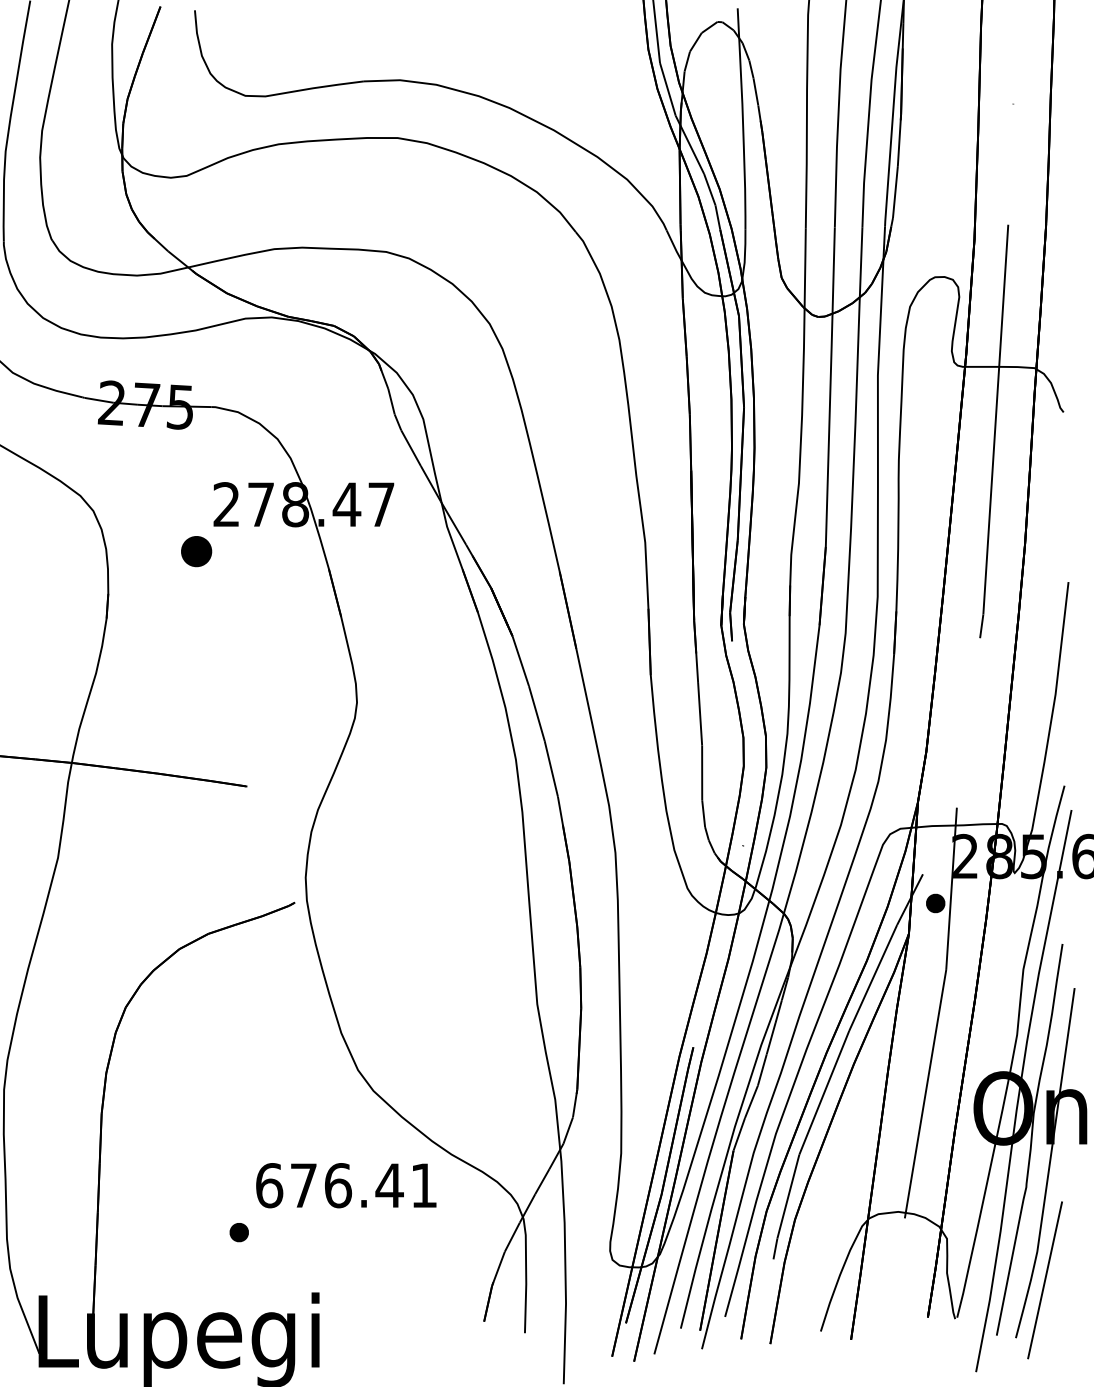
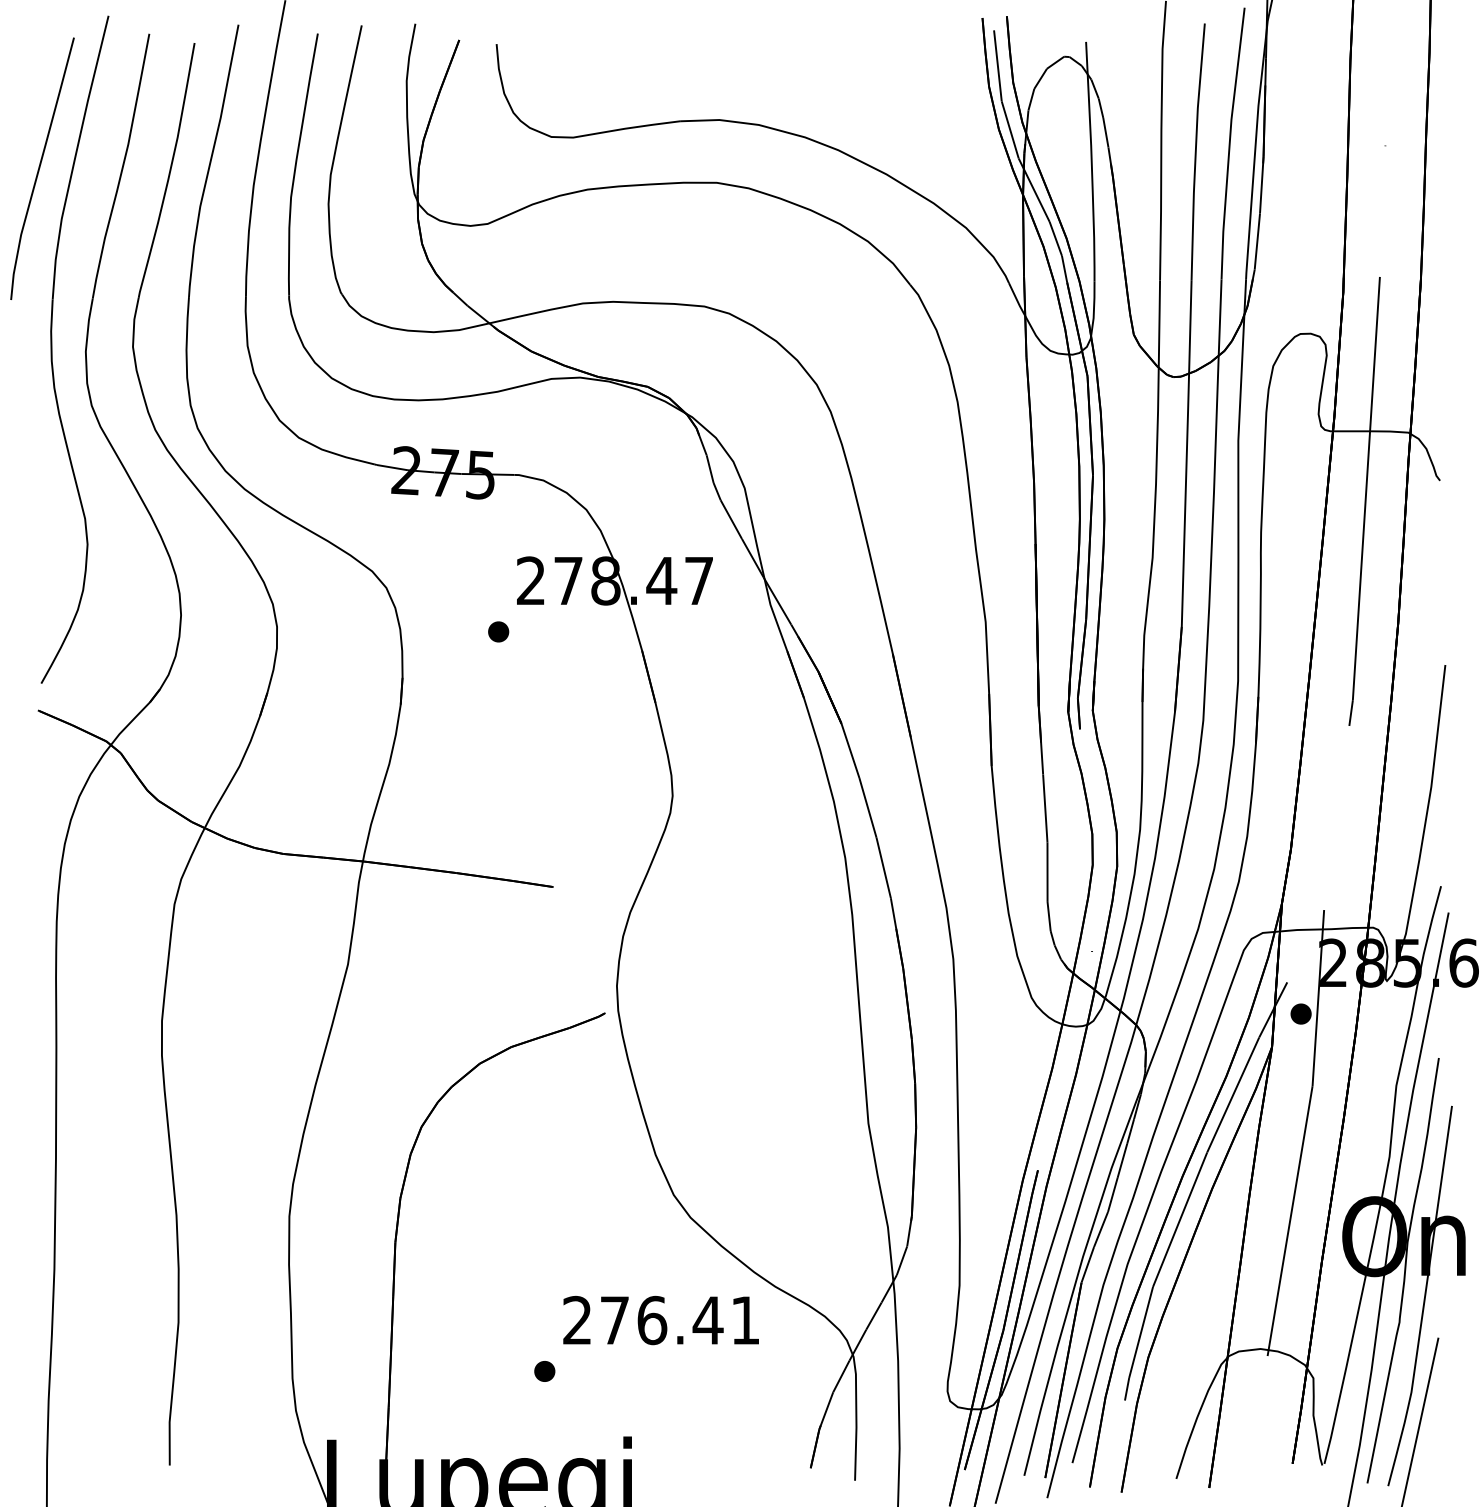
part: (196, 551) -> (498, 631), size x0.62
text: (269, 1185) -> (577, 1320), 676.41 -> 276.41

